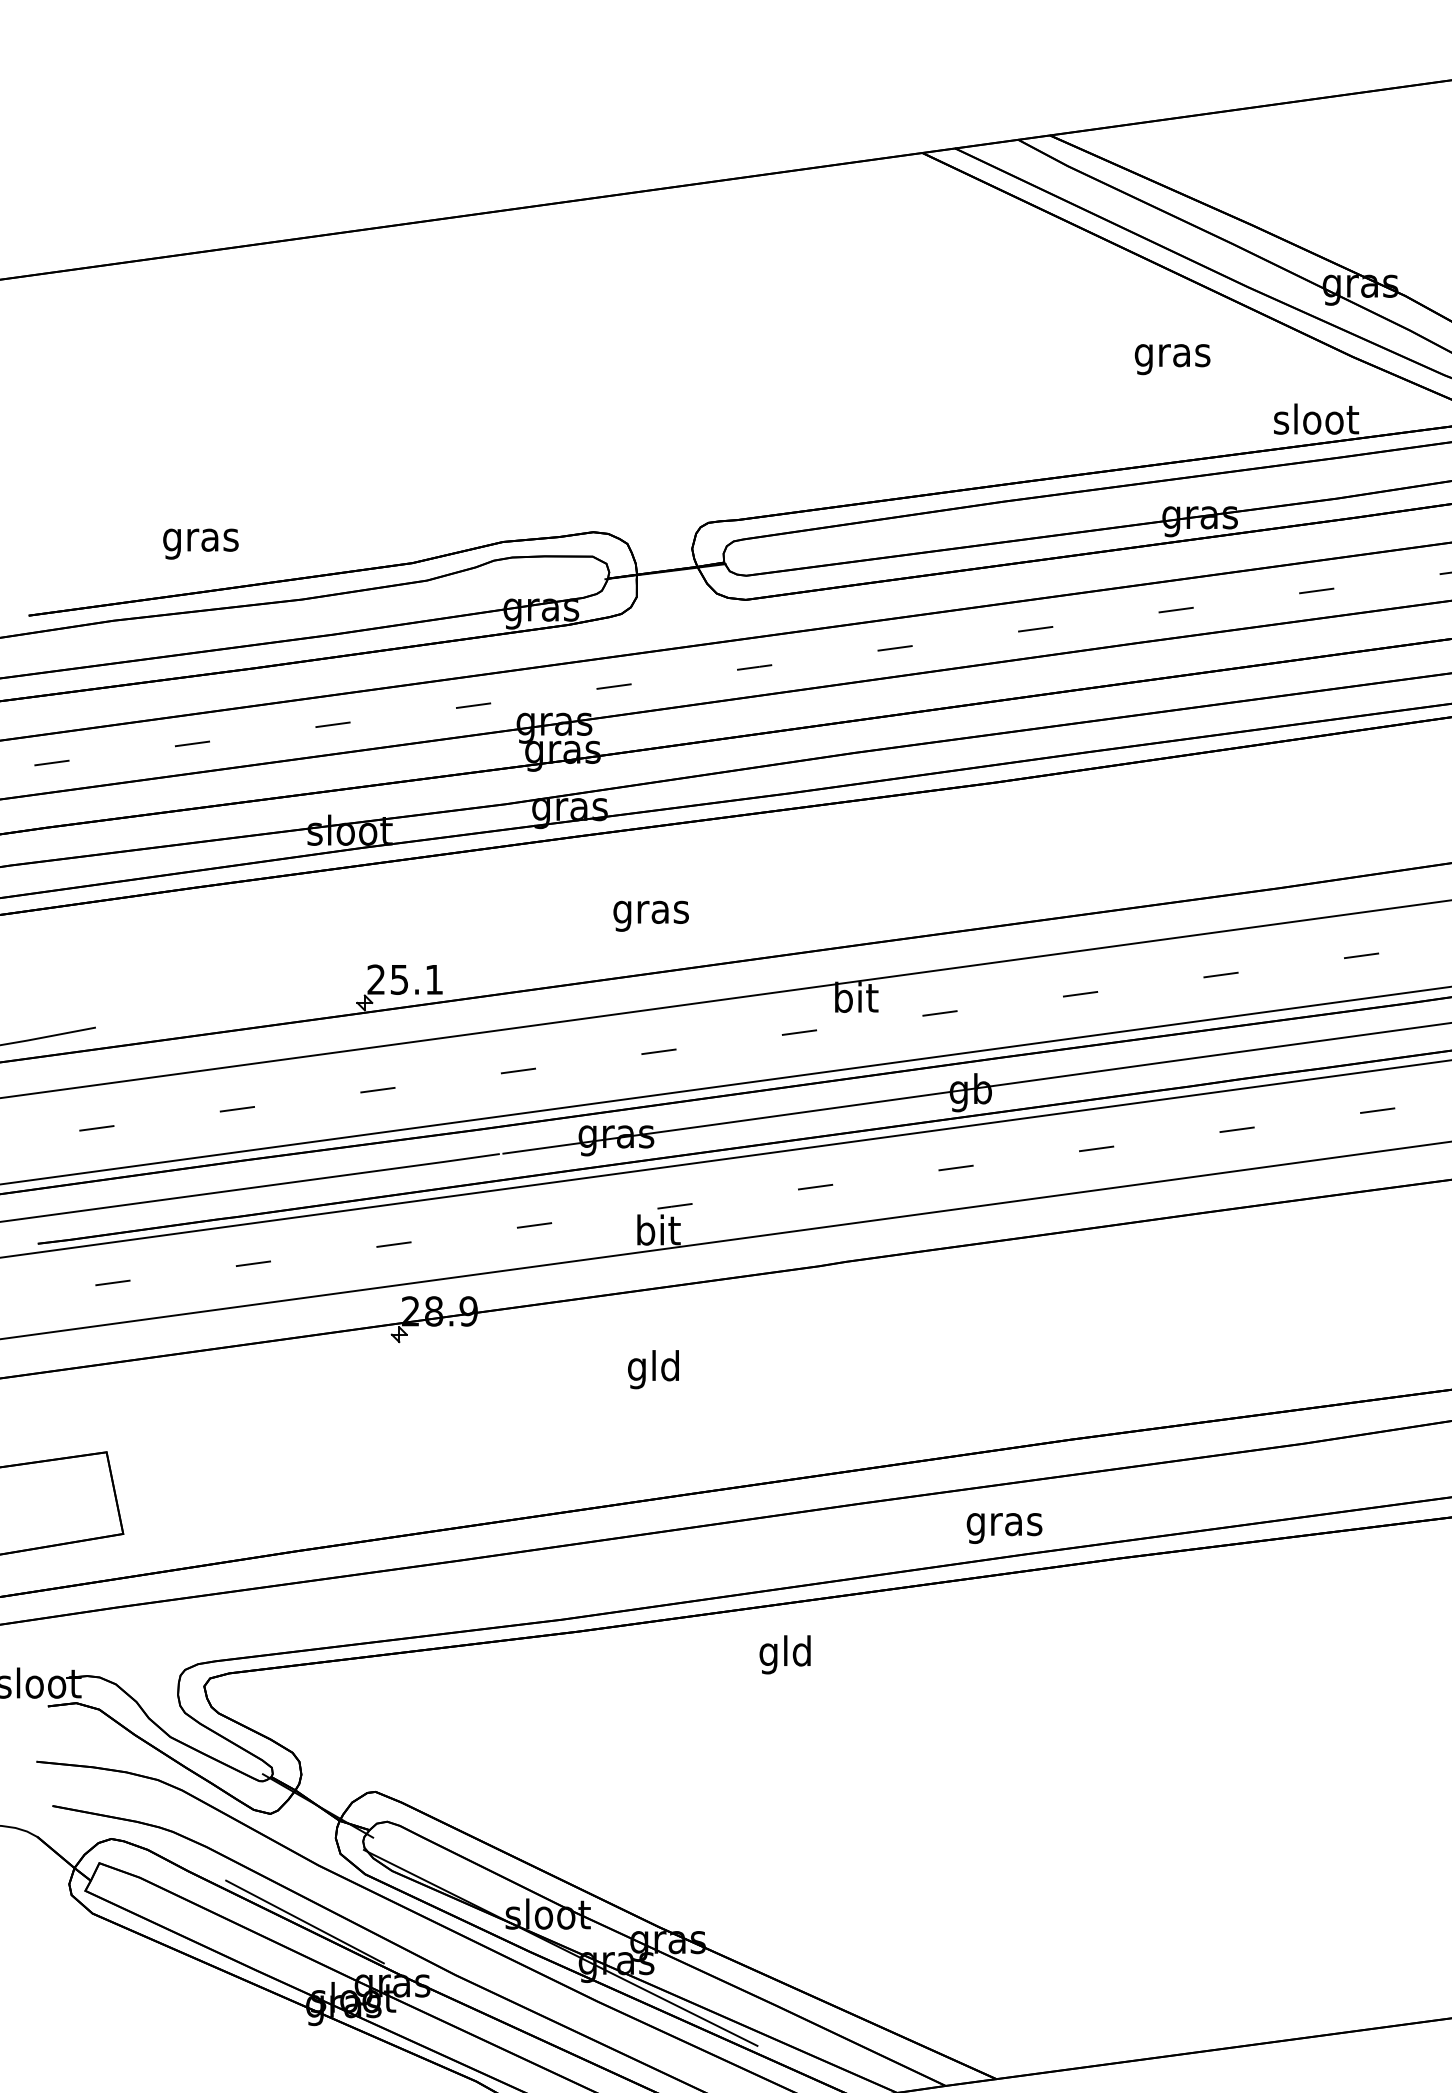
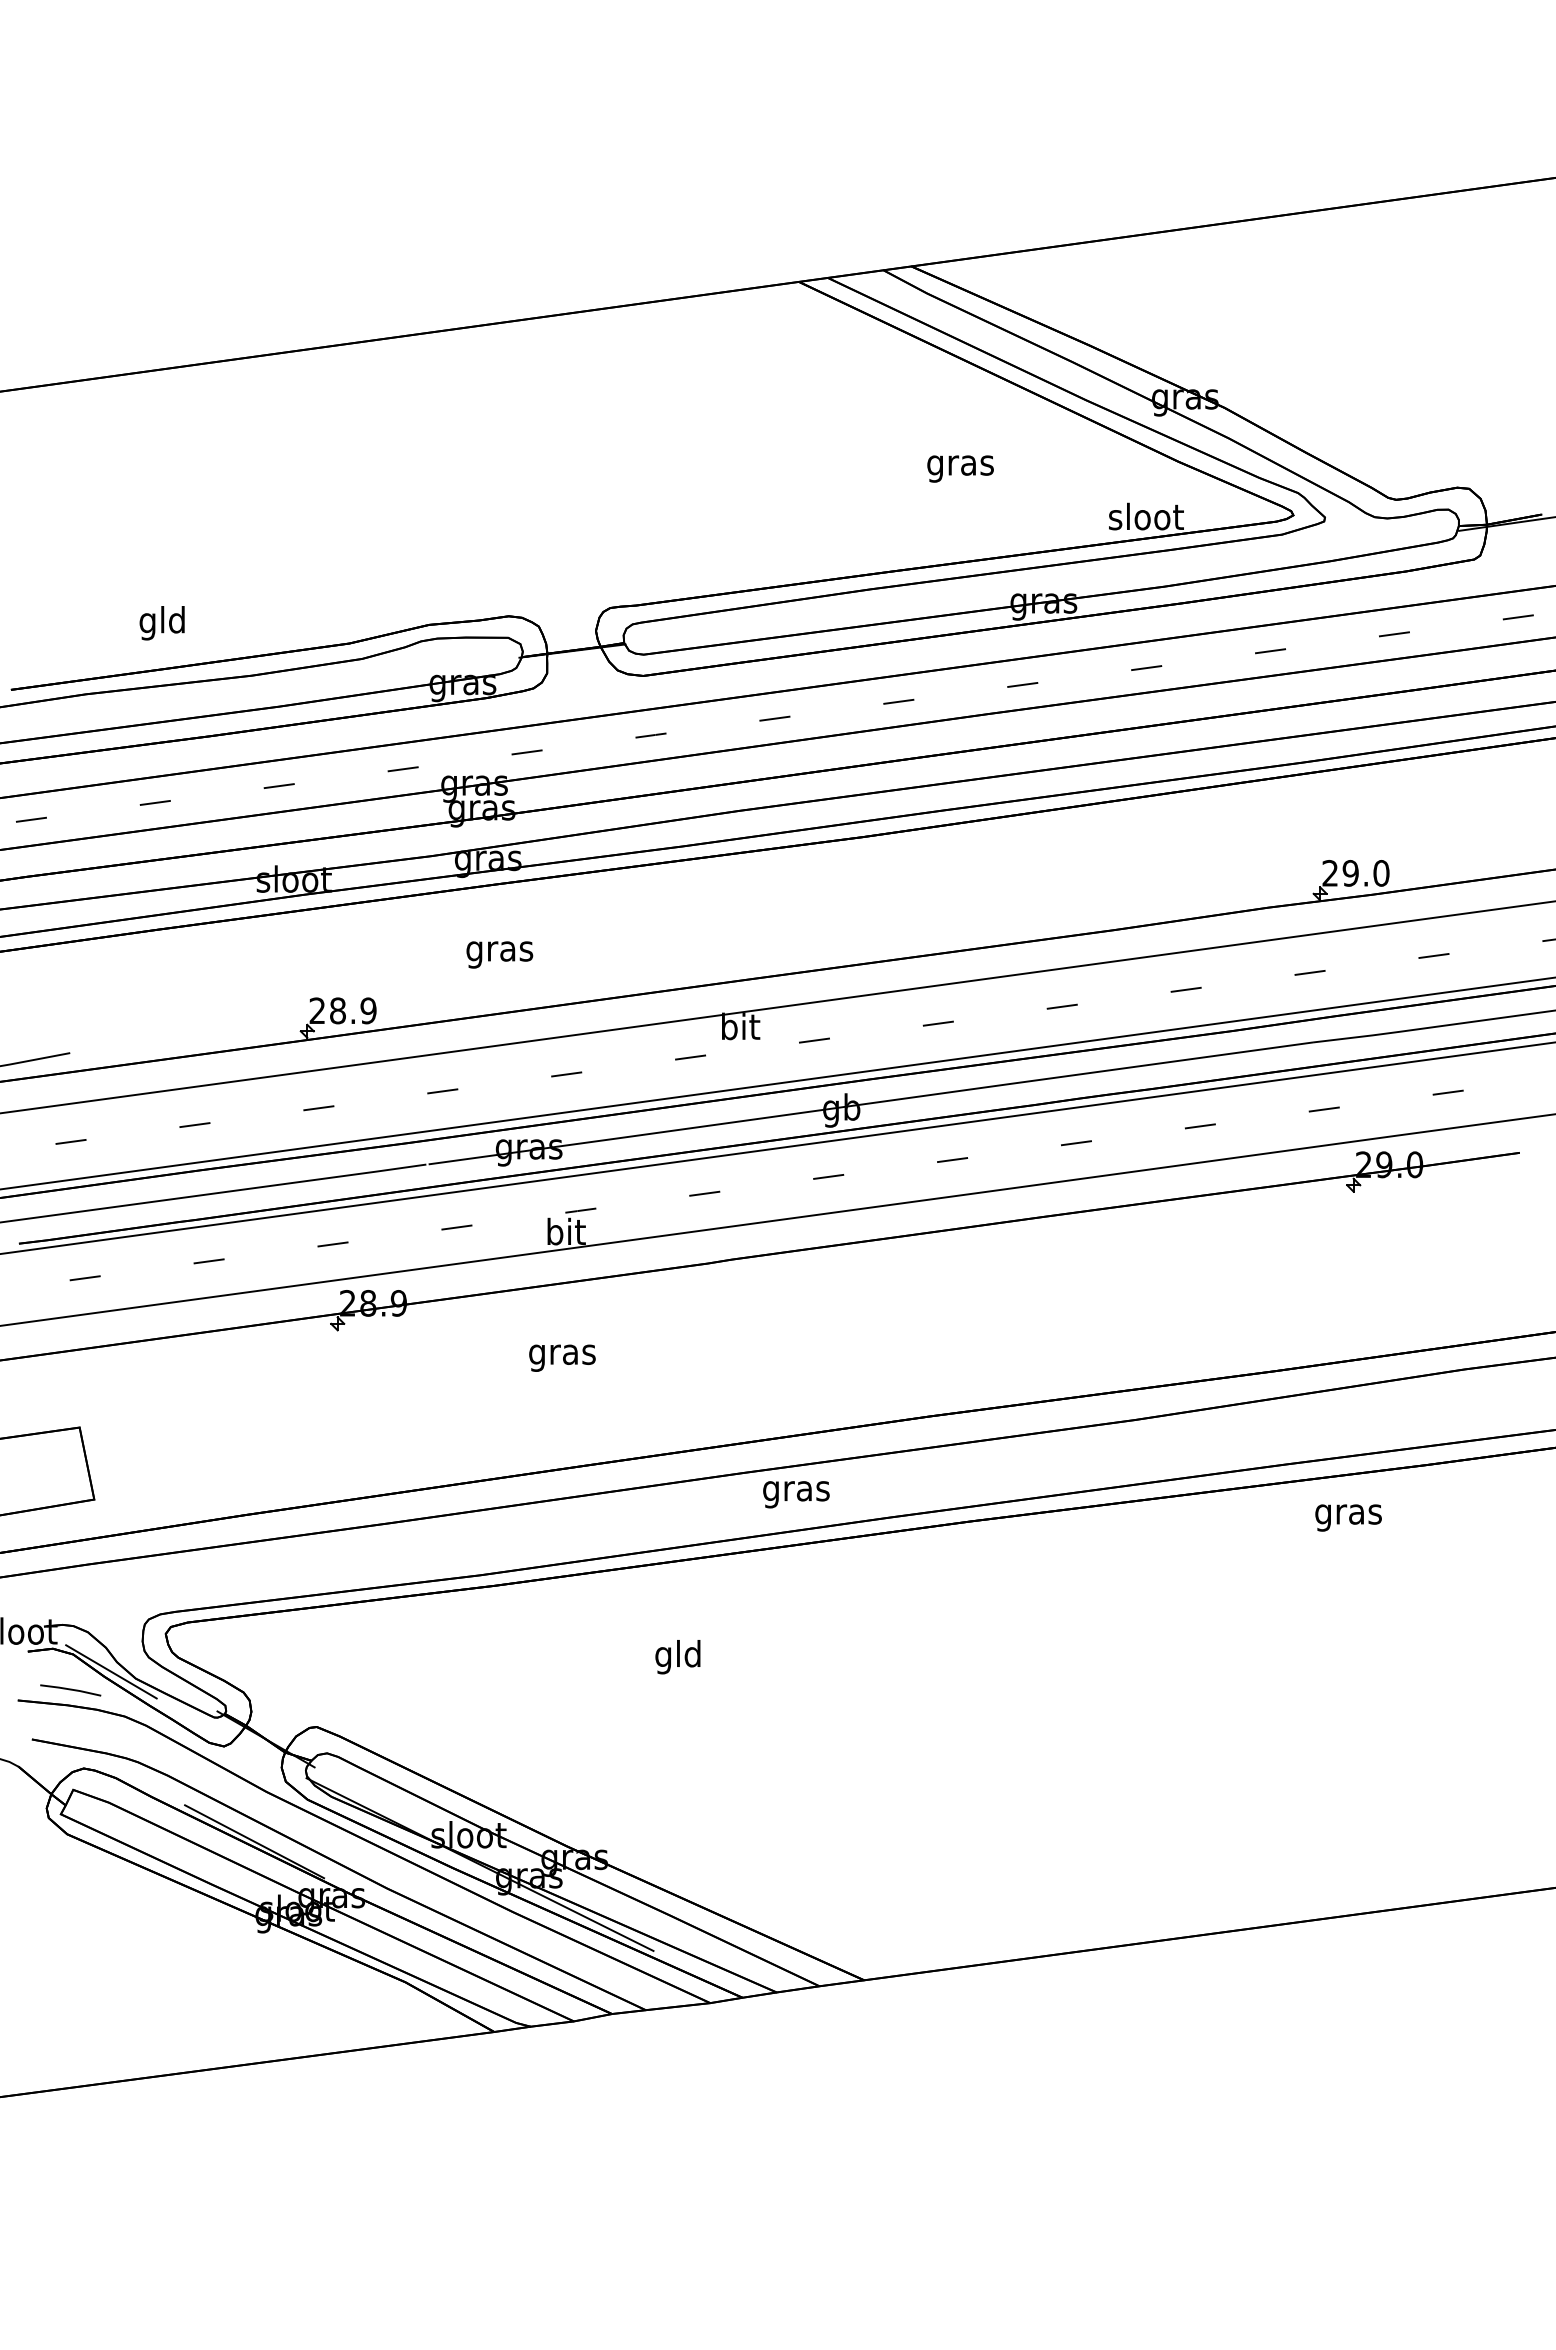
text: (1172, 358) -> (960, 468), moved
text: (200, 540) -> (162, 623), gras -> gld
text: (650, 915) -> (499, 954), moved
text: (417, 979) -> (353, 1010), 25.1 -> 28.9
text: (654, 1369) -> (562, 1354), gld -> gras
text: (1004, 1528) -> (796, 1494), moved
text: (784, 1655) -> (677, 1657), moved
line: (142, 1728) -> (111, 1671), added
line: (96, 1750) -> (70, 1690), added

